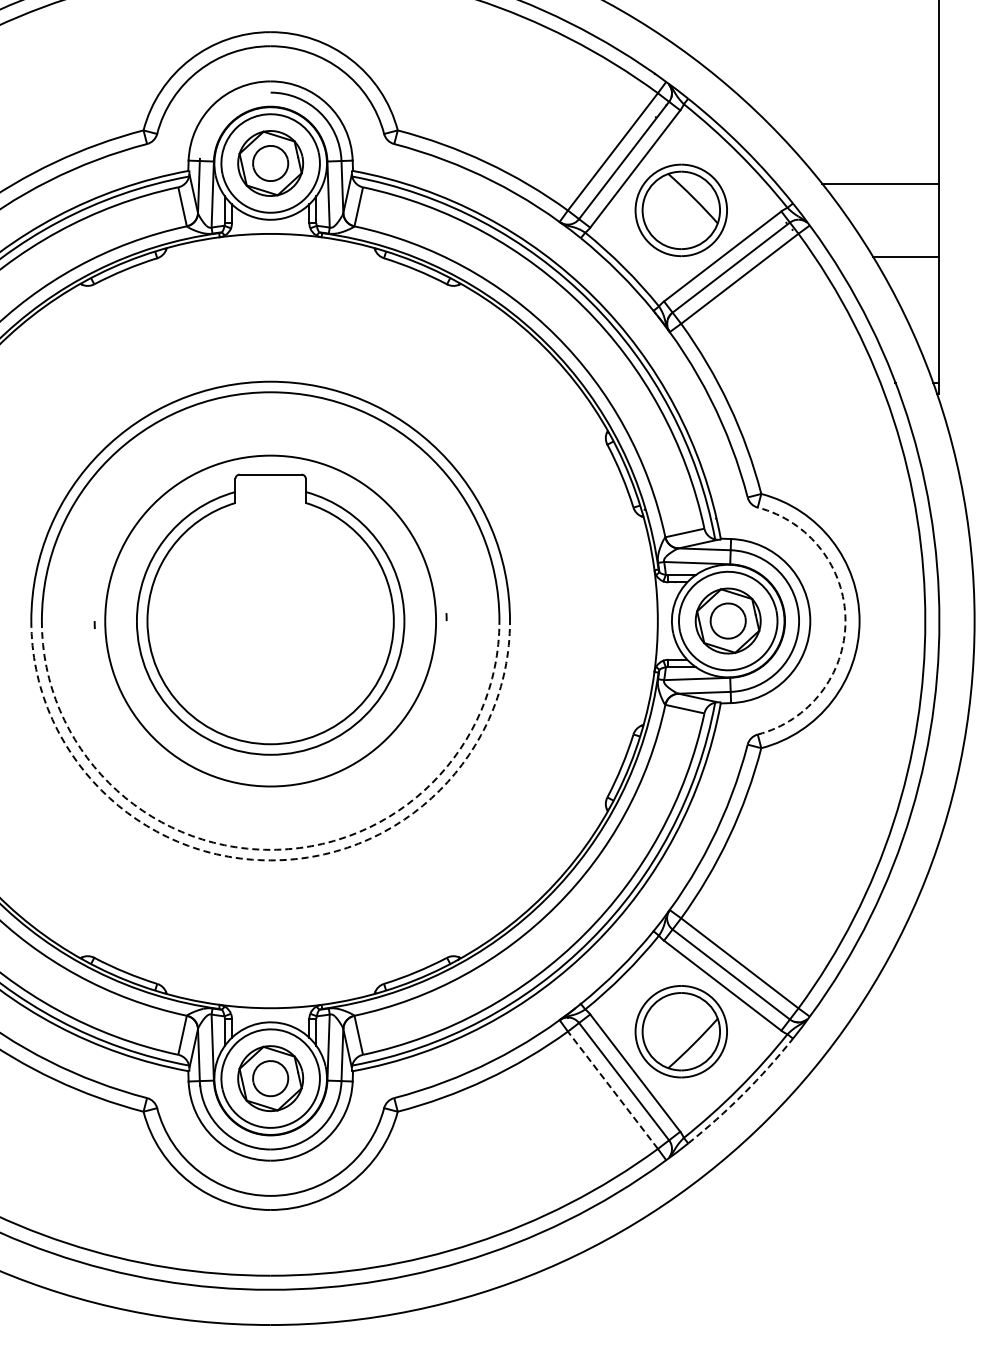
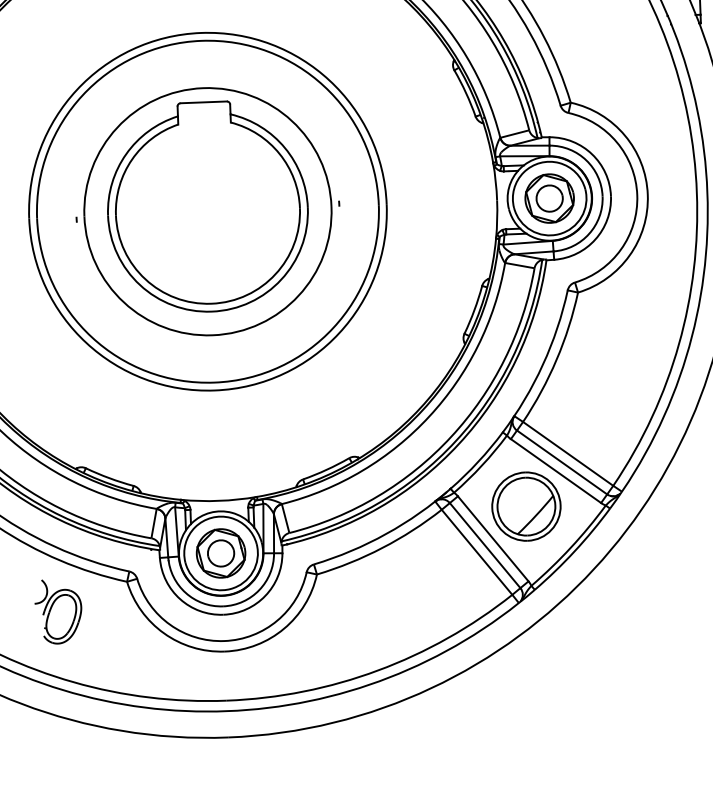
arc: (845, 621) -> (637, 195), dashed -> solid
arc: (270, 849) -> (214, 382), dashed -> solid
arc: (270, 860) -> (214, 390), dashed -> solid
line: (612, 1090) -> (476, 552), dashed -> solid
arc: (743, 1093) -> (574, 550), dashed -> solid
part: (49, 1147) -> (57, 611), added

